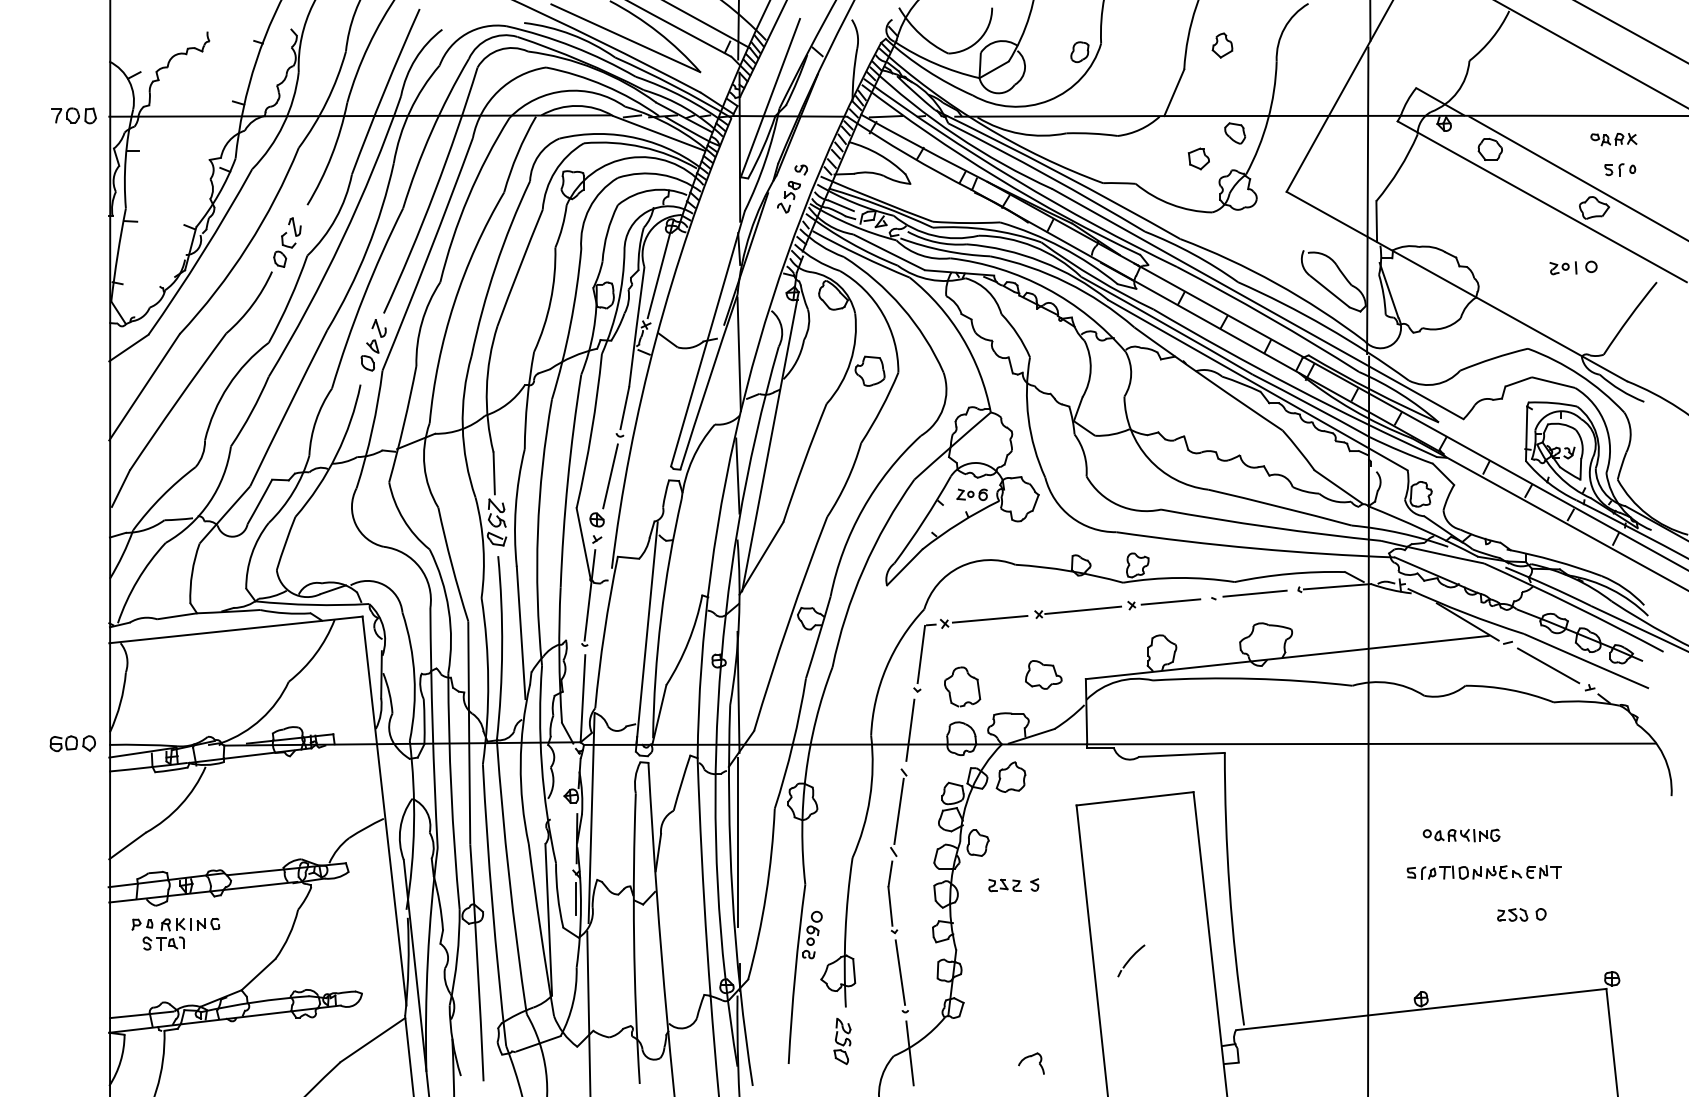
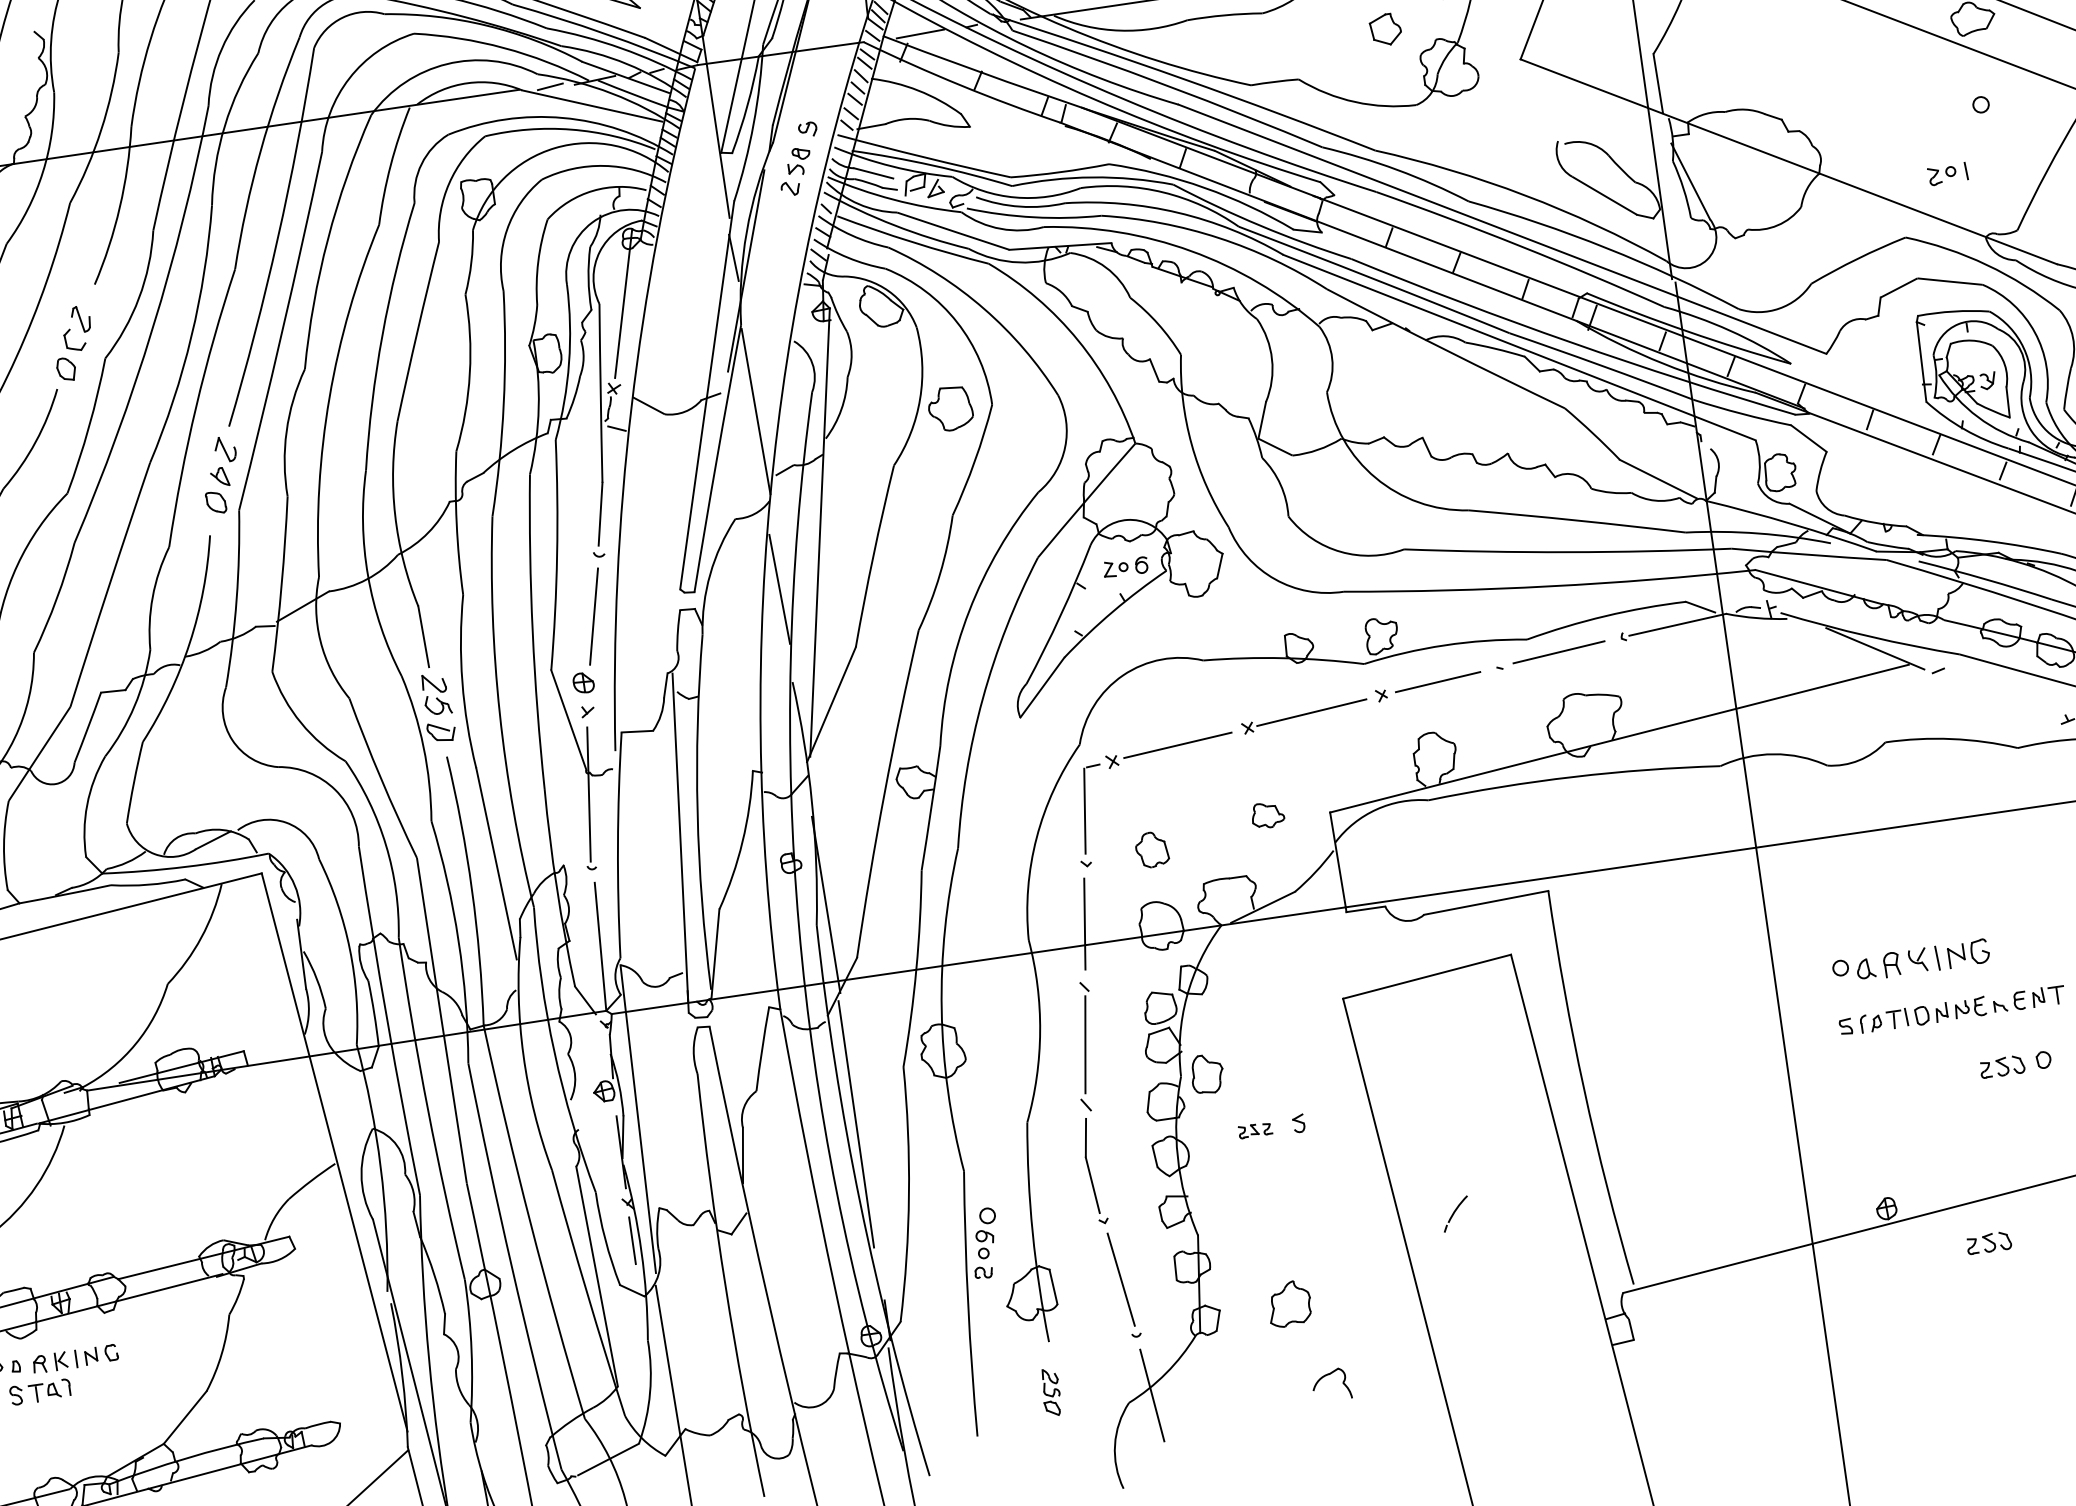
part: (1563, 268) -> (1947, 174), moved
line: (1548, 665) -> (2002, 695), removed
part: (1043, 674) -> (1267, 814), size x0.6
part: (962, 686) -> (1151, 849), size x0.6
part: (1010, 776) -> (1288, 1303), moved
part: (1461, 835) -> (1911, 961), size x1.4
part: (1004, 885) -> (1254, 1130), size x0.7
part: (1131, 960) -> (1455, 1213), size x0.7
part: (1486, 1031) -> (1988, 1242), added
part: (842, 1041) -> (1051, 1392), size x0.7

